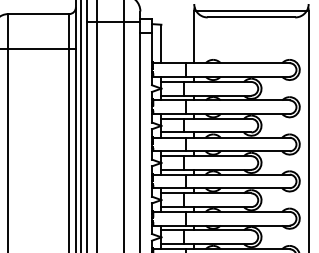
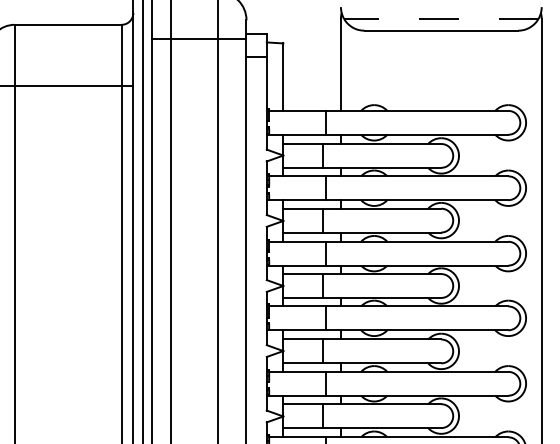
line: (250, 10) -> (439, 18), solid -> dashed

